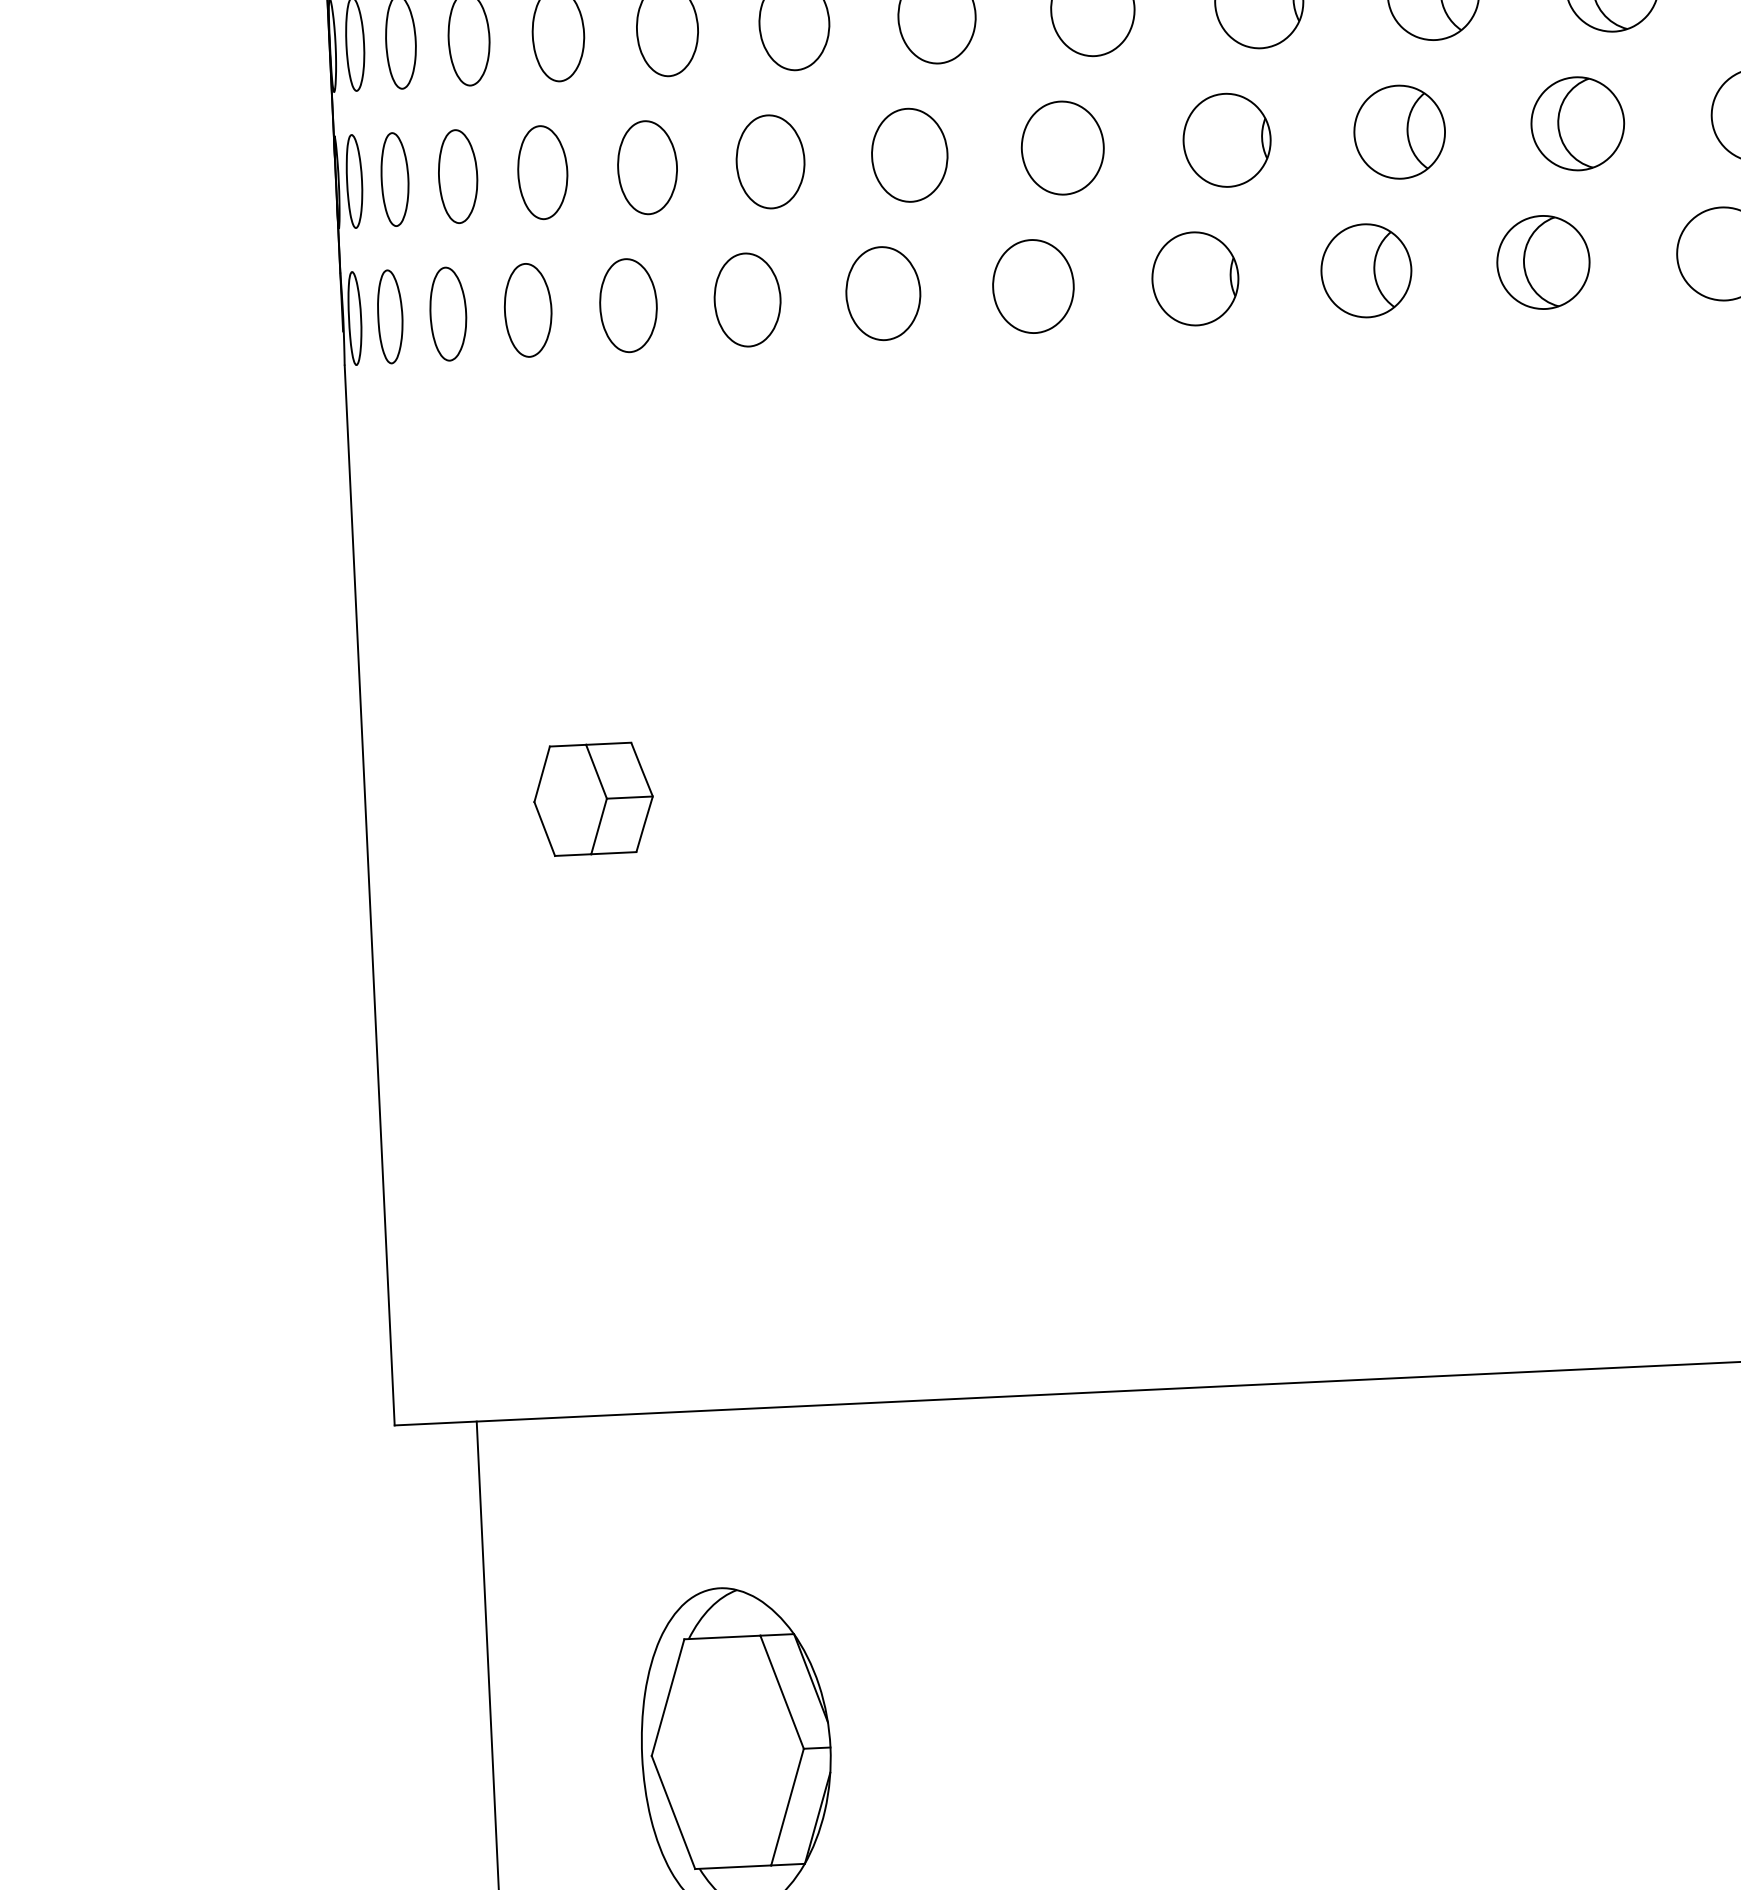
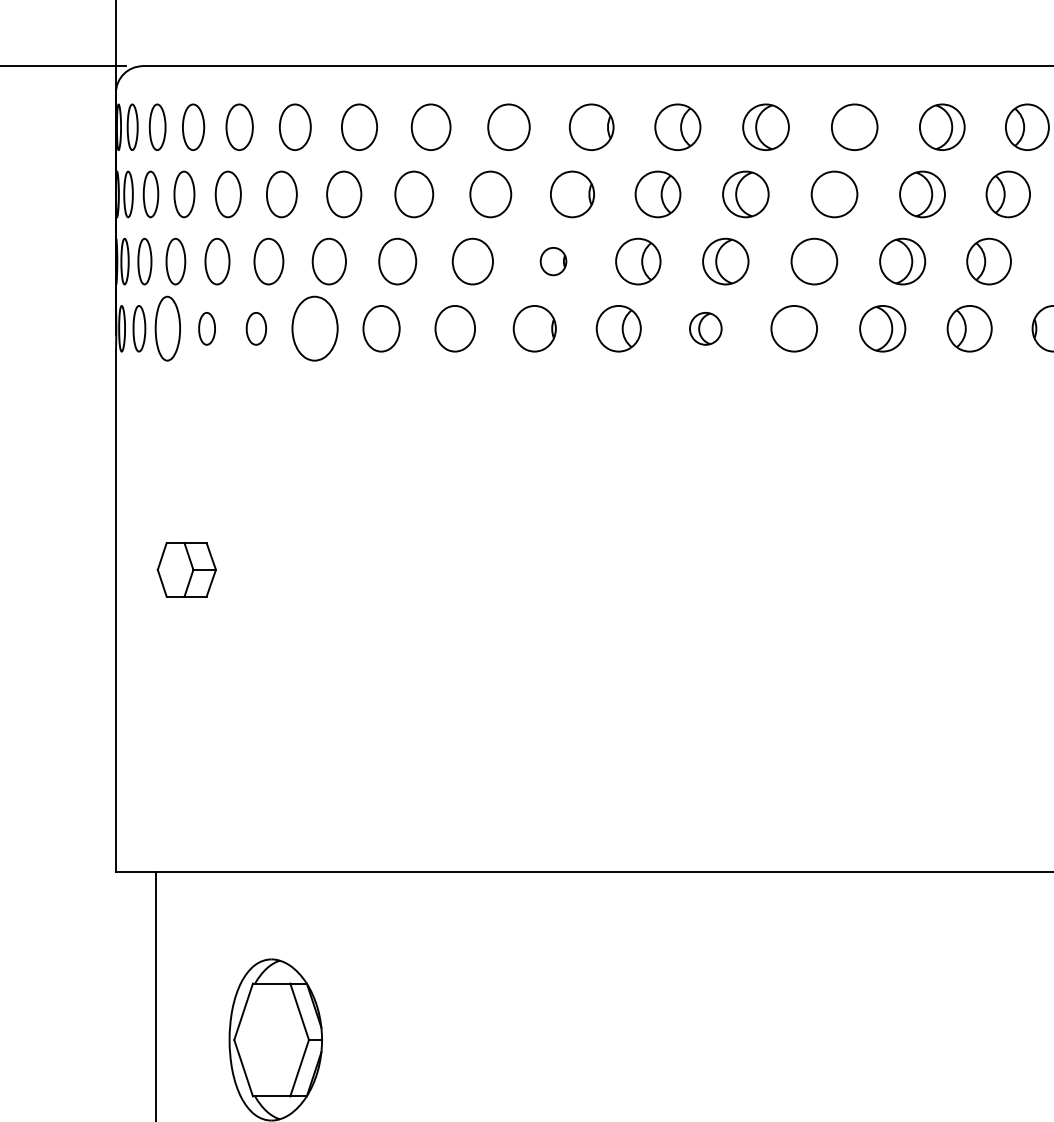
part: (1226, 140) -> (553, 261), size x0.6
part: (1542, 261) -> (705, 328), size x0.7
part: (746, 299) -> (314, 328), size x1.4
part: (628, 305) -> (256, 328), size x0.7
part: (526, 309) -> (206, 328), size x0.7
part: (447, 313) -> (167, 328), size x1.4
part: (592, 798) -> (186, 569), moved

